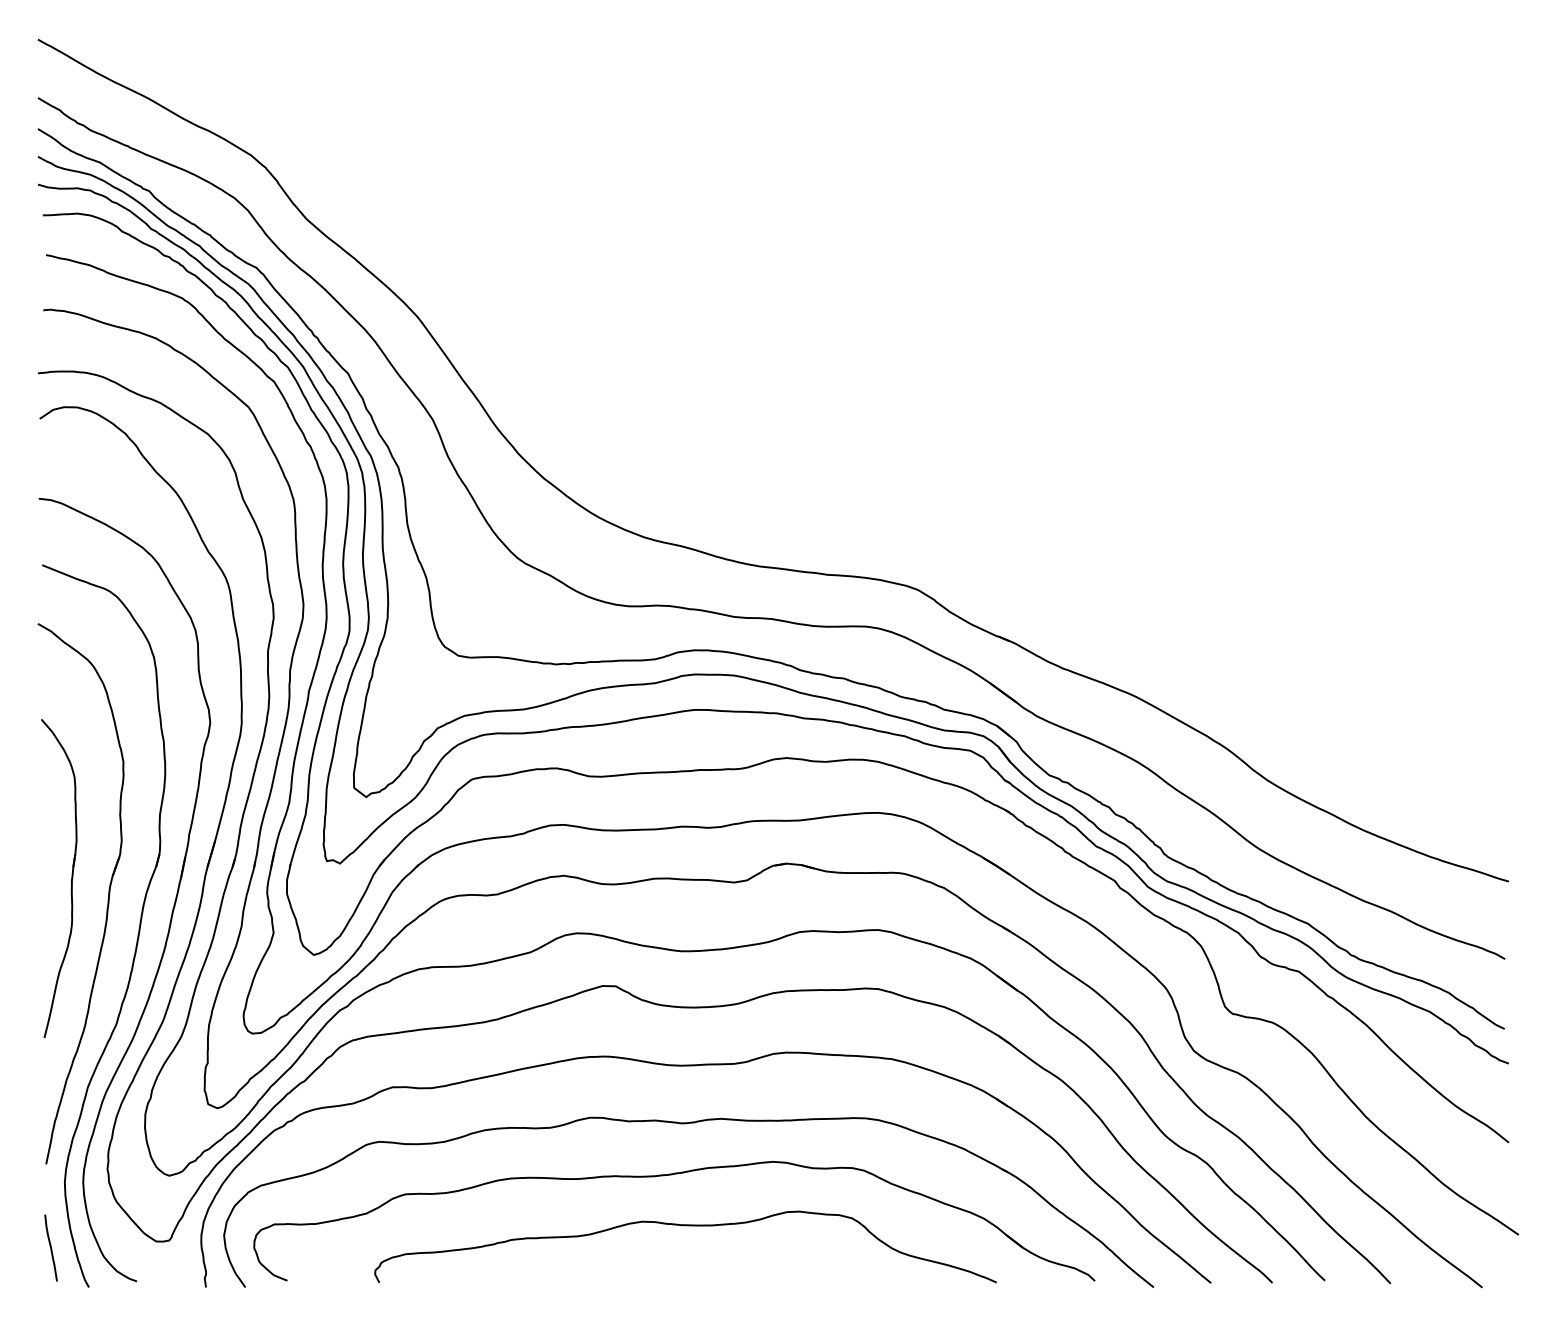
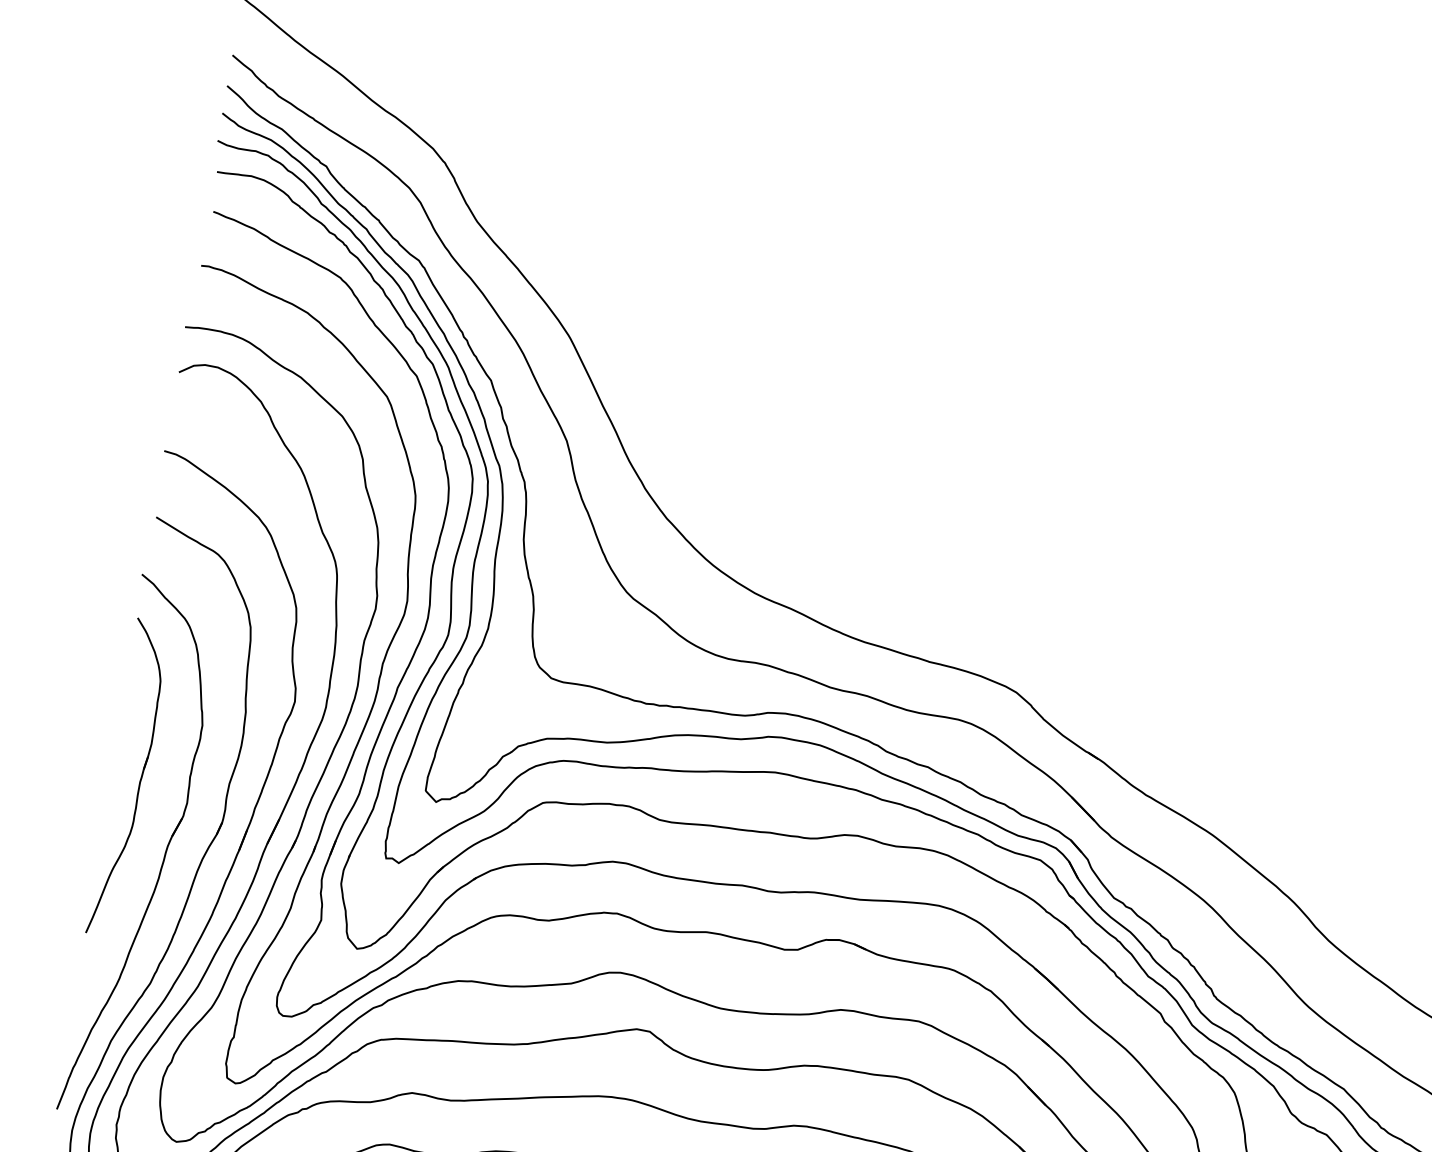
part: (71, 878) -> (140, 780), moved

